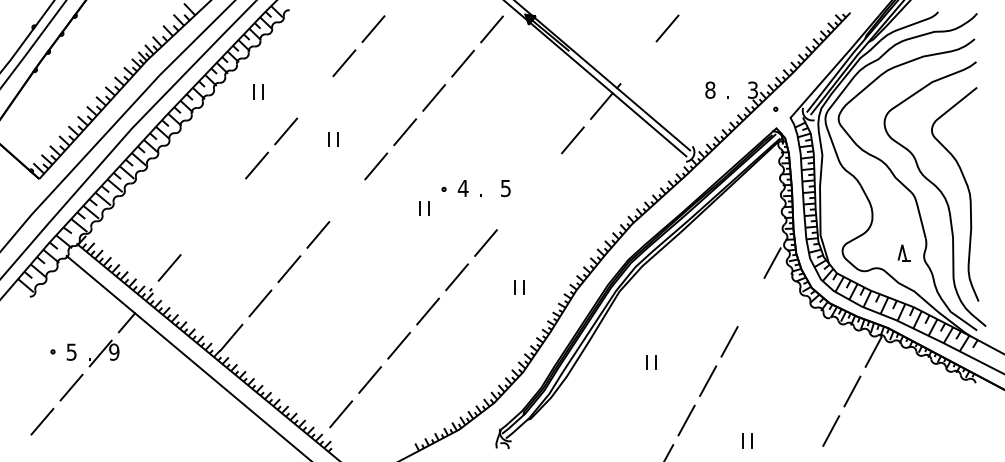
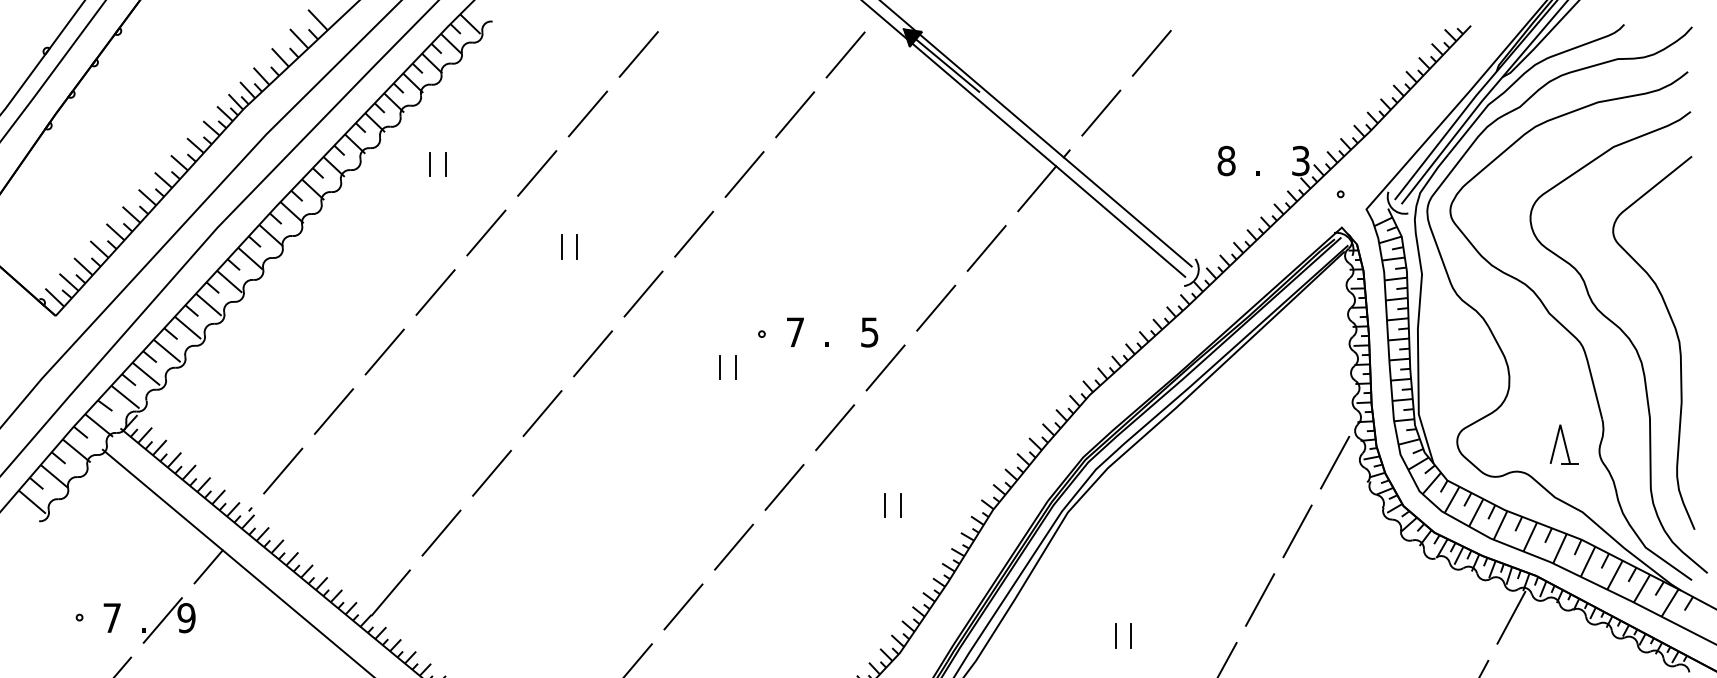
line: (638, 62) -> (1101, 112), added
line: (315, 97) -> (537, 173), added
line: (543, 174) -> (935, 308), added
text: (462, 188) -> (794, 332), 4 -> 7
line: (227, 199) -> (384, 351), added
line: (347, 200) -> (593, 353), added
line: (514, 208) -> (884, 367), added
line: (198, 233) -> (333, 411), added
part: (903, 252) -> (1563, 444), size x1.43
line: (751, 302) -> (1298, 531), added
text: (71, 351) -> (111, 616), 5 -> 7

